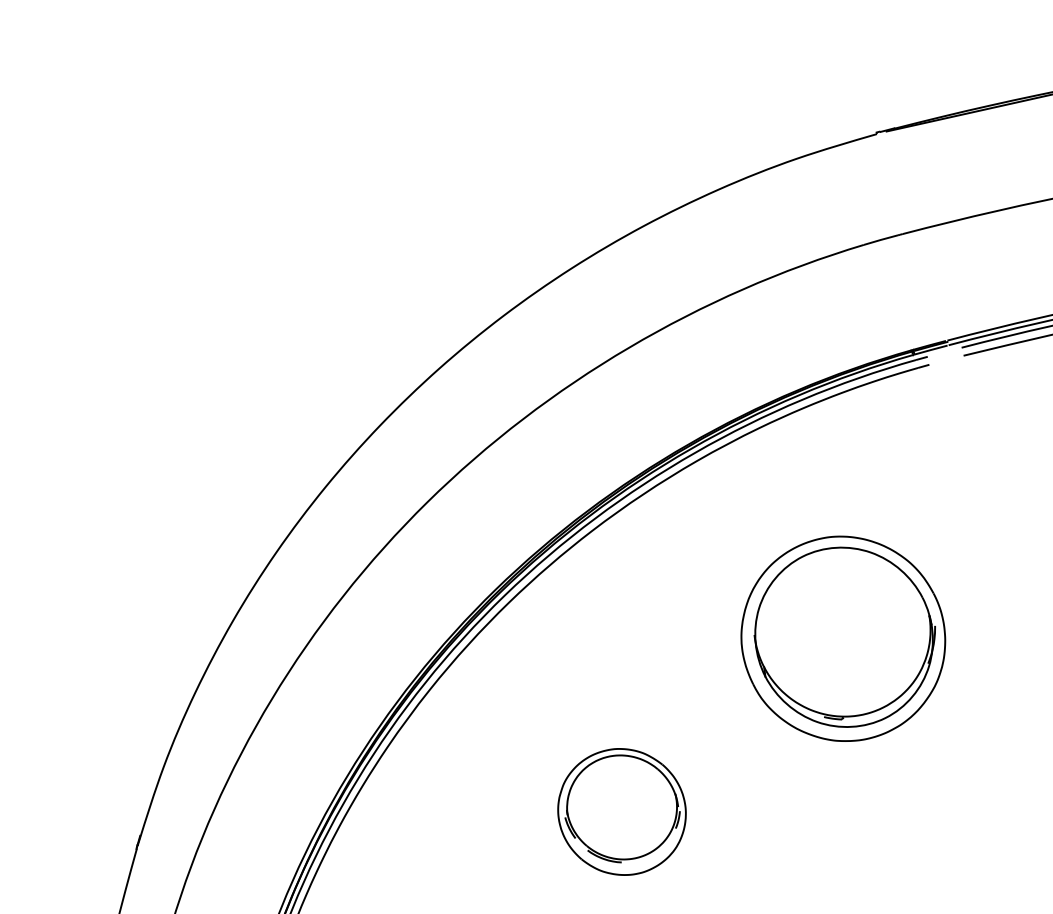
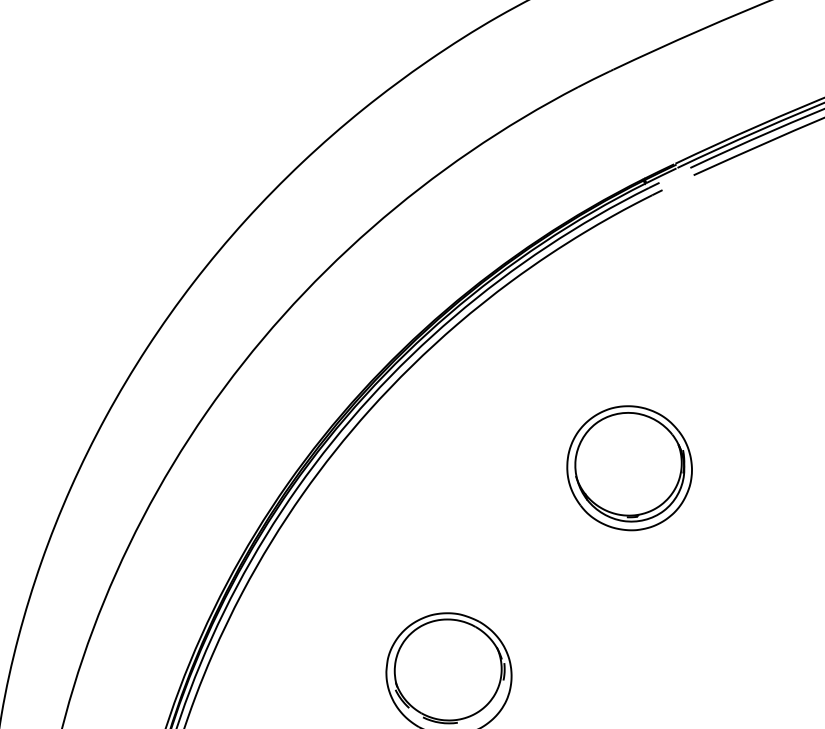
part: (842, 638) -> (628, 468), size x0.62

